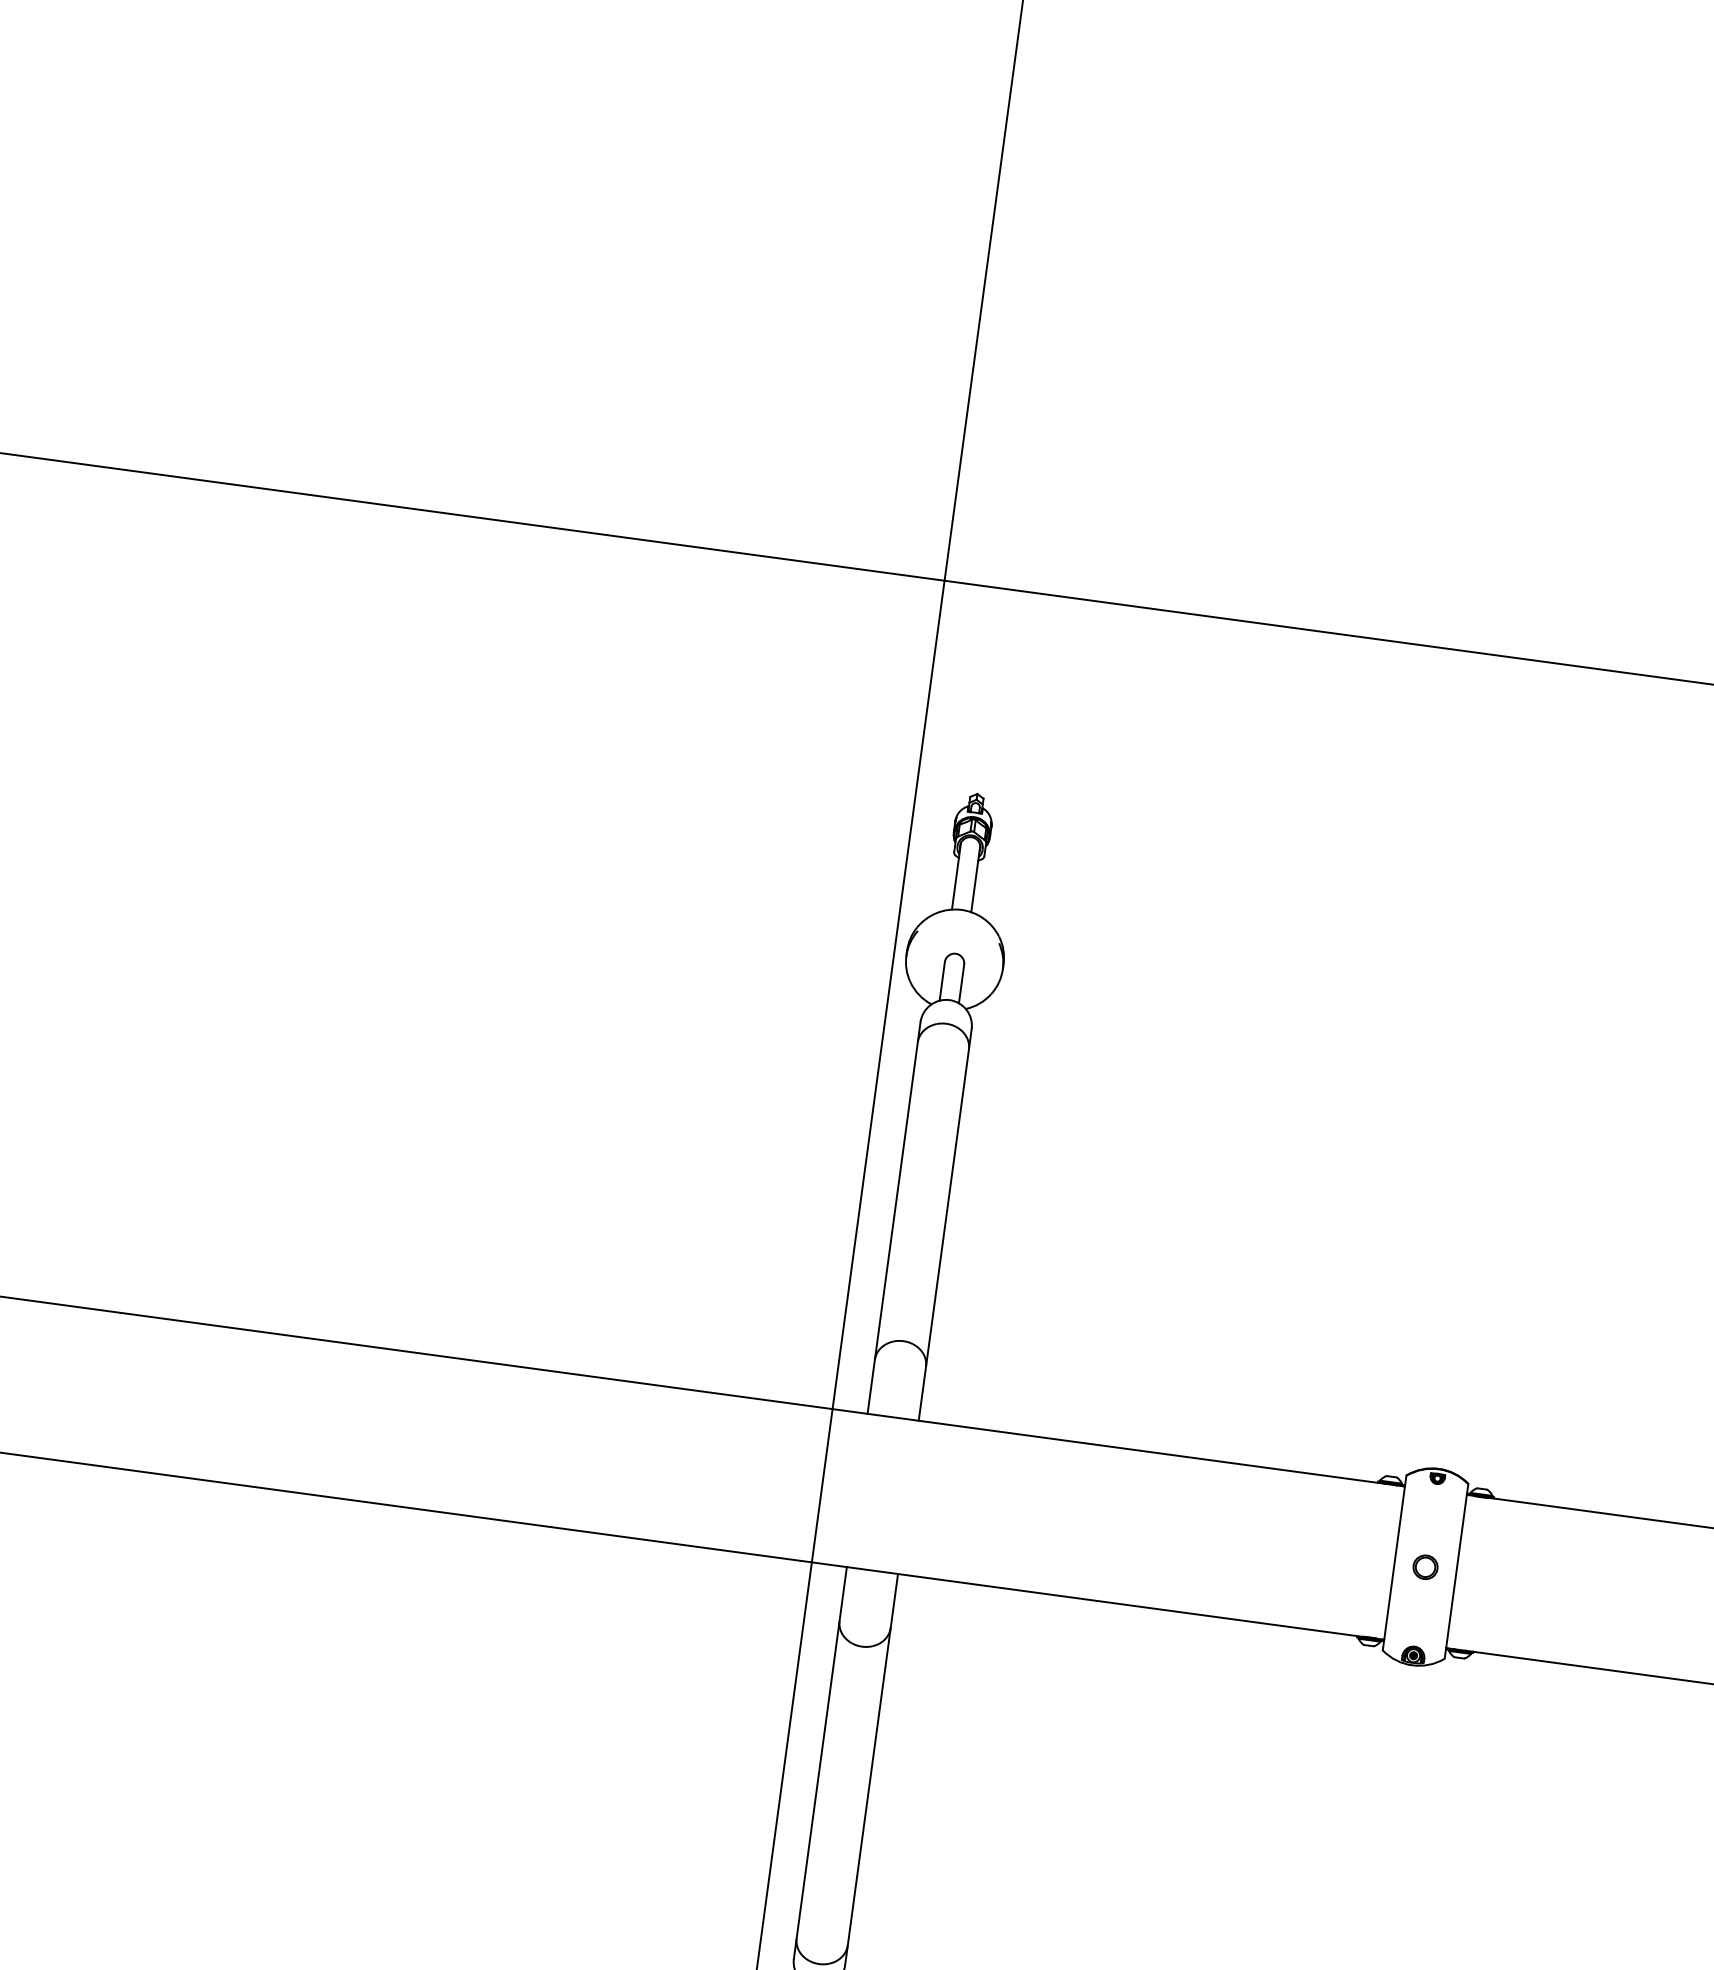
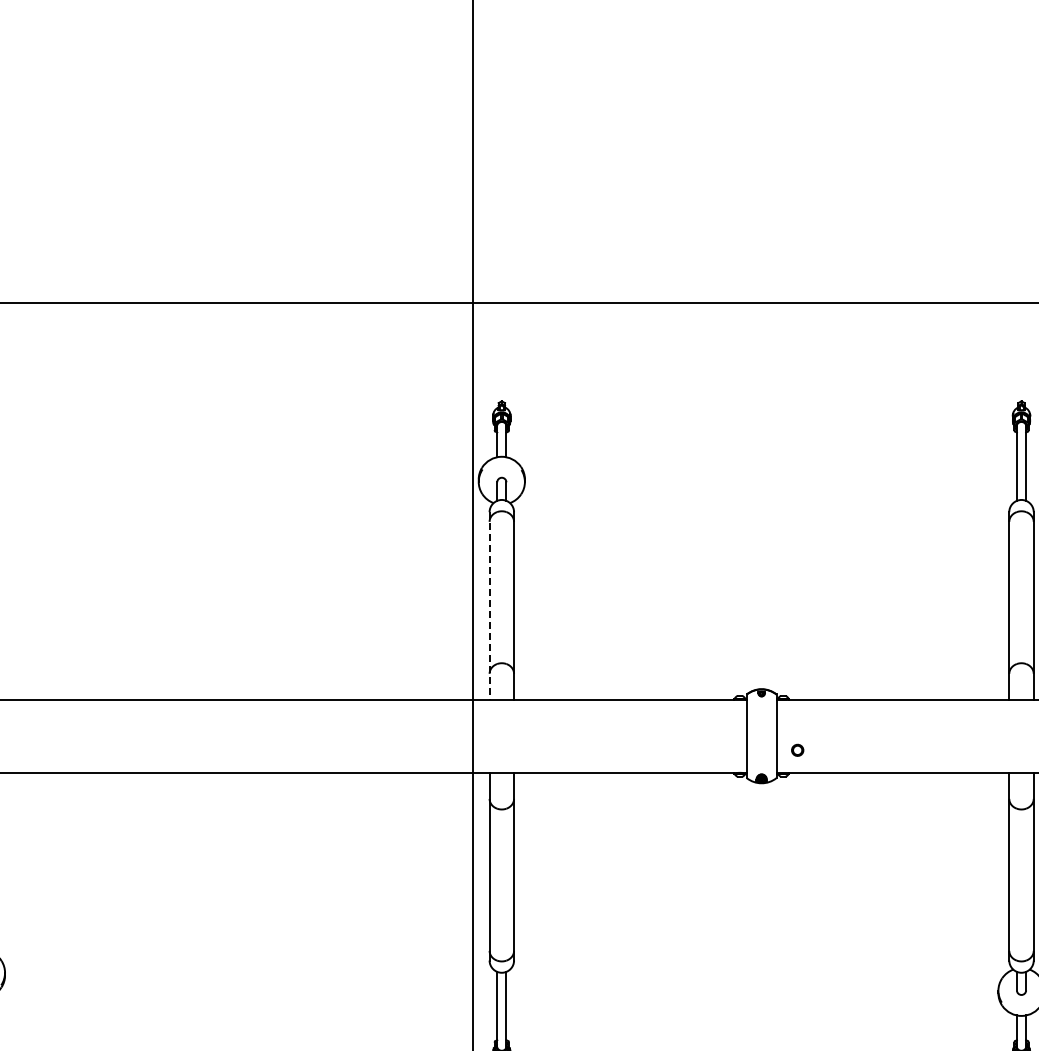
line: (893, 1217) -> (489, 605), solid -> dashed
part: (1425, 1565) -> (797, 749), moved

